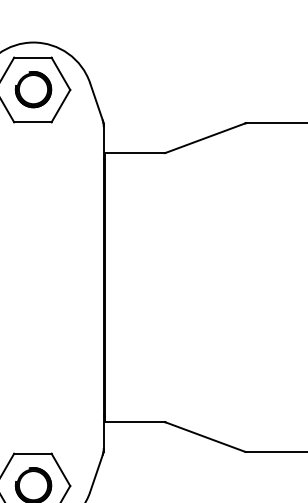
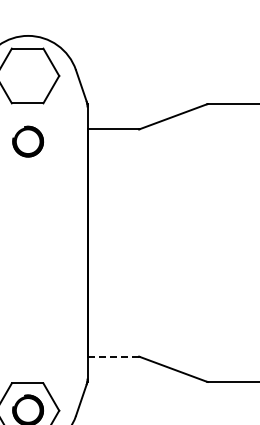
part: (32, 89) -> (27, 141), moved
line: (135, 421) -> (114, 356), solid -> dashed

